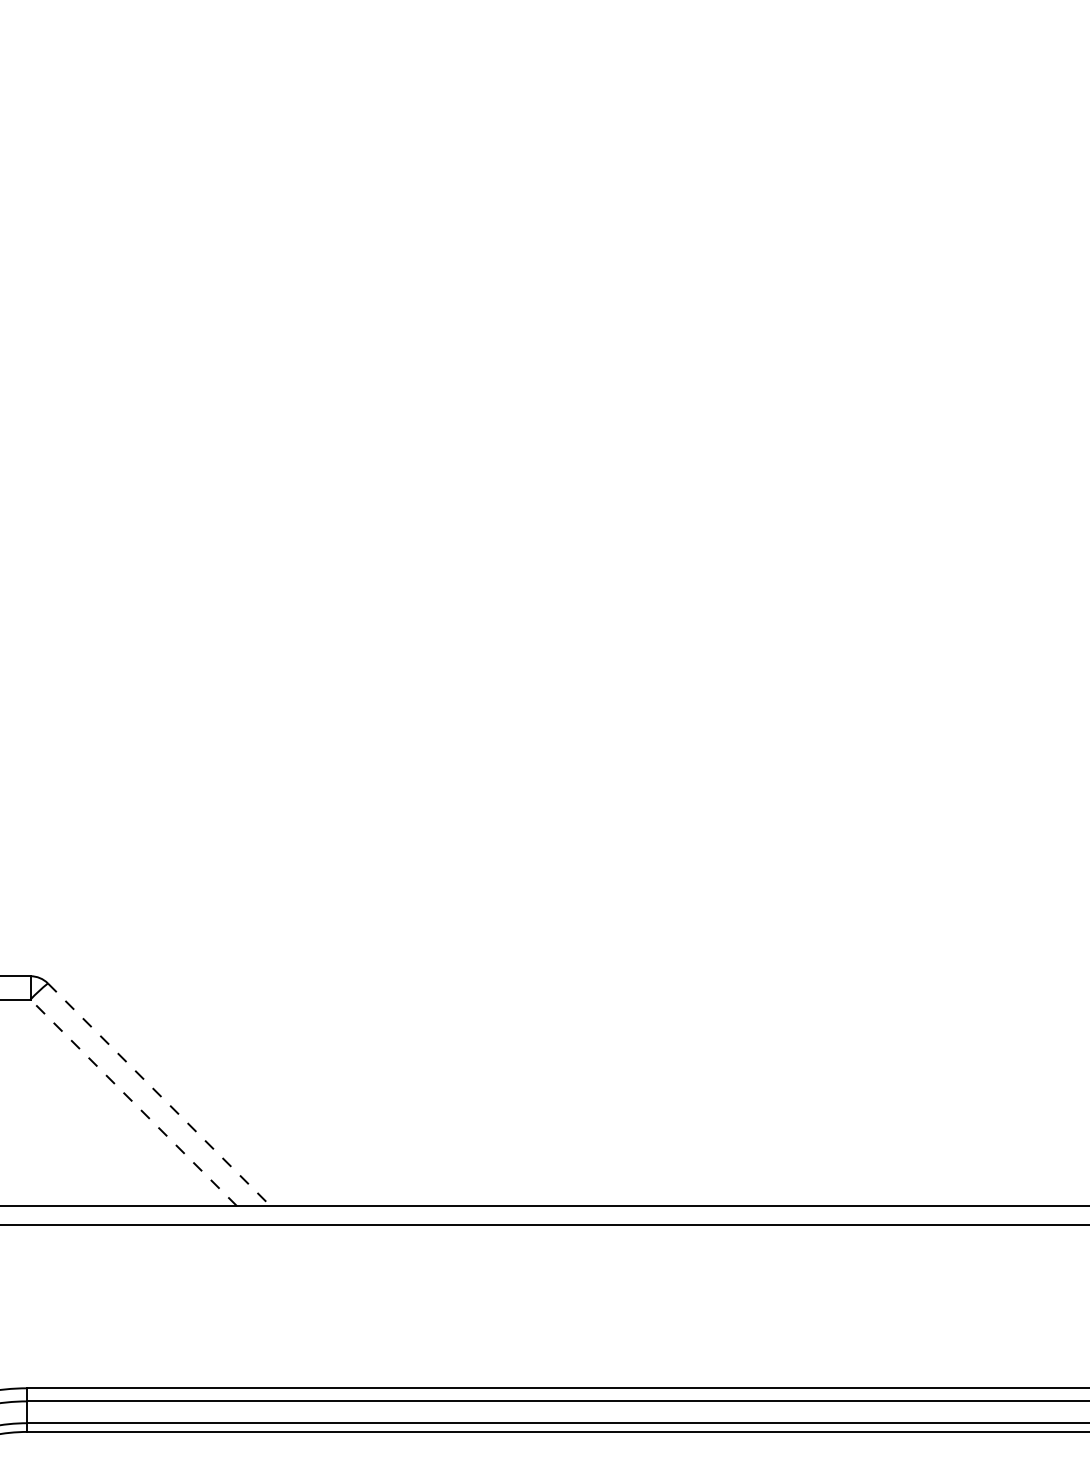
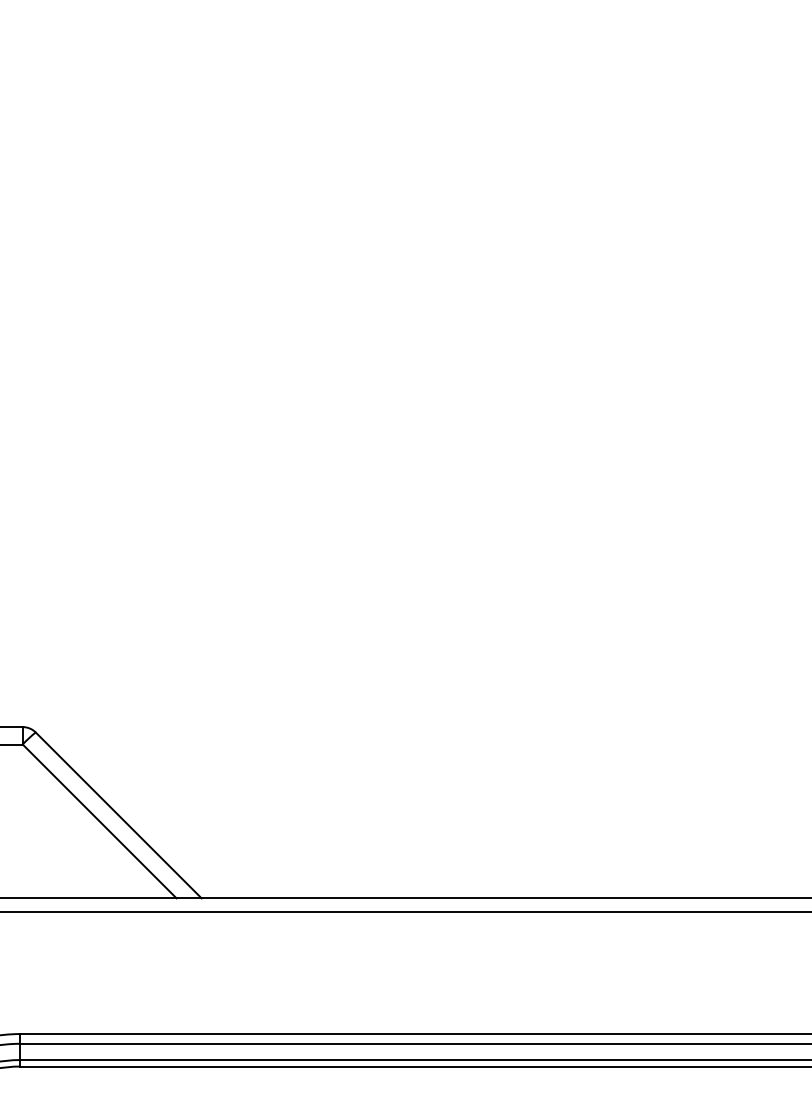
line: (160, 1094) -> (119, 815), dashed -> solid
line: (133, 1102) -> (99, 821), dashed -> solid

